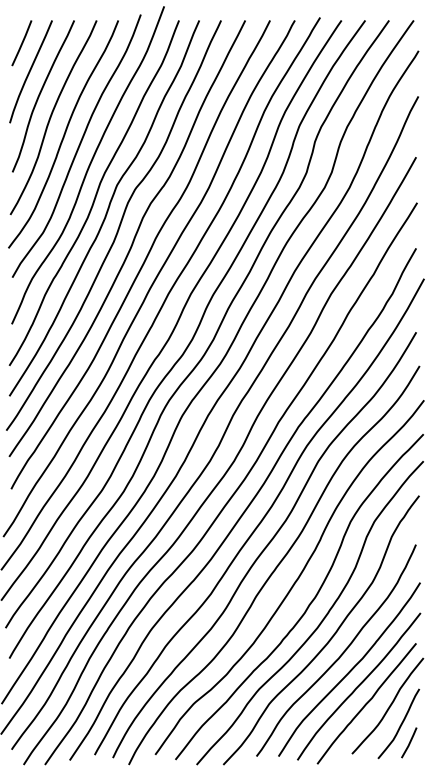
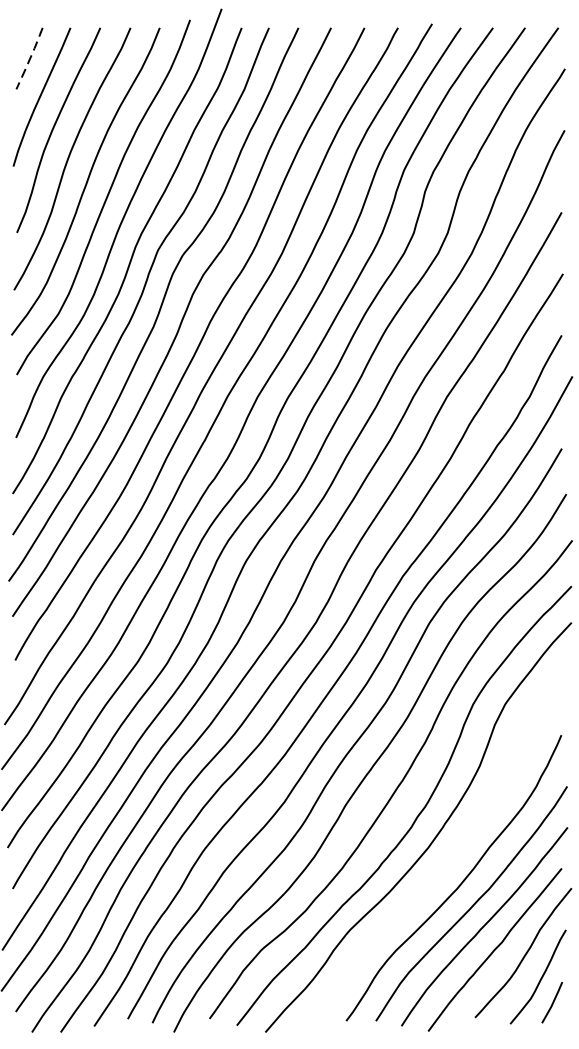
line: (22, 43) -> (30, 58), solid -> dashed
curve: (330, 637) -> (446, 860), removed

